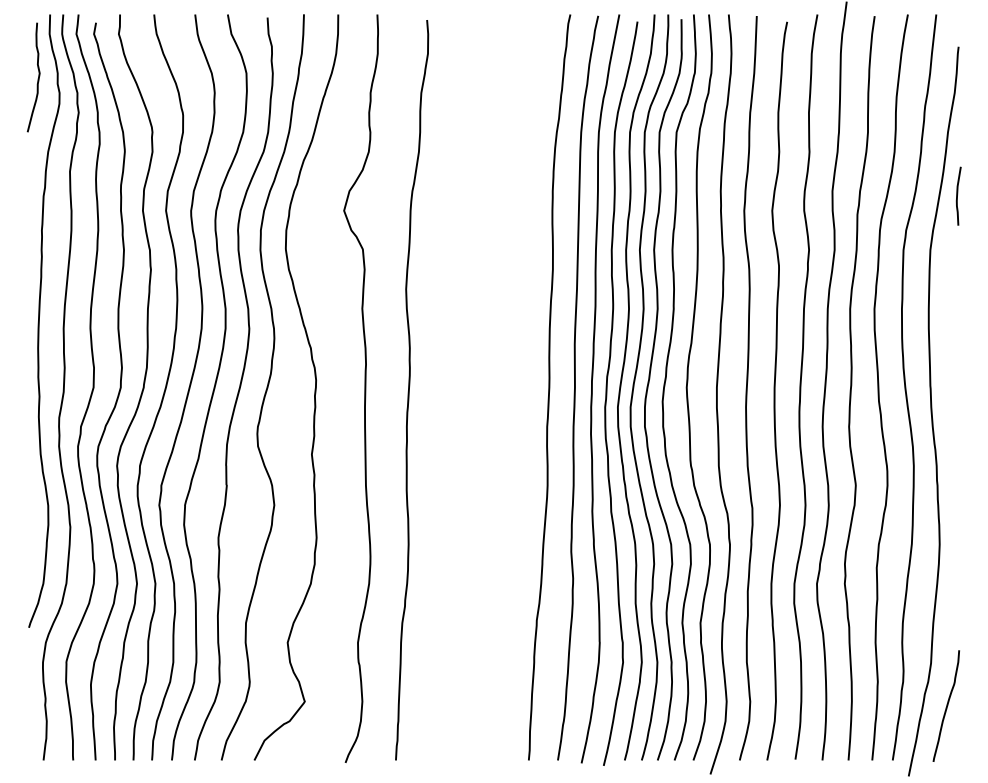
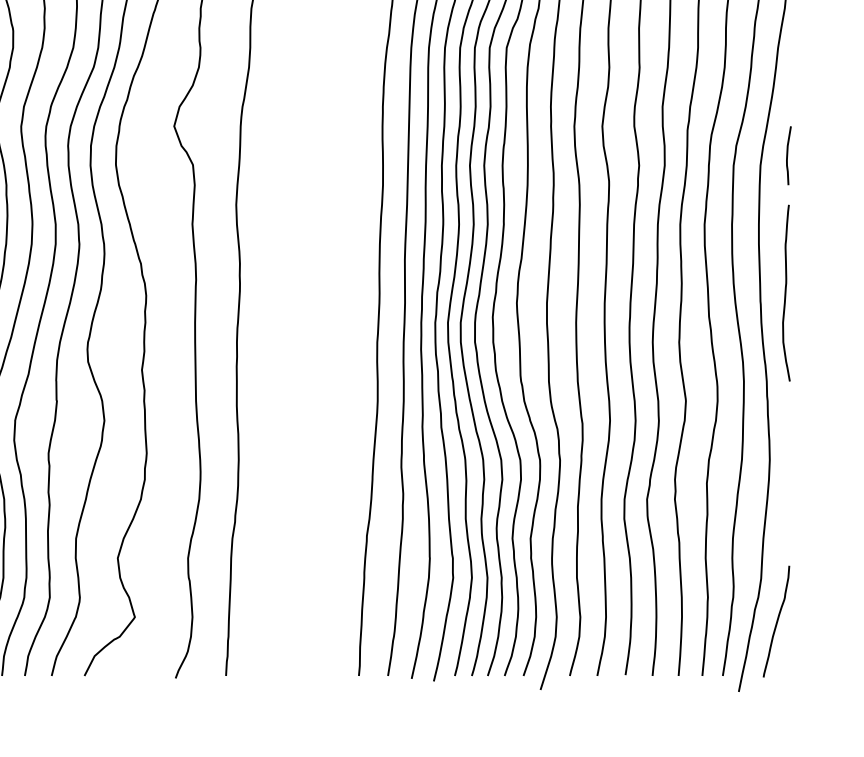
curve: (958, 194) -> (788, 154), moved
curve: (956, 377) -> (786, 293), added

